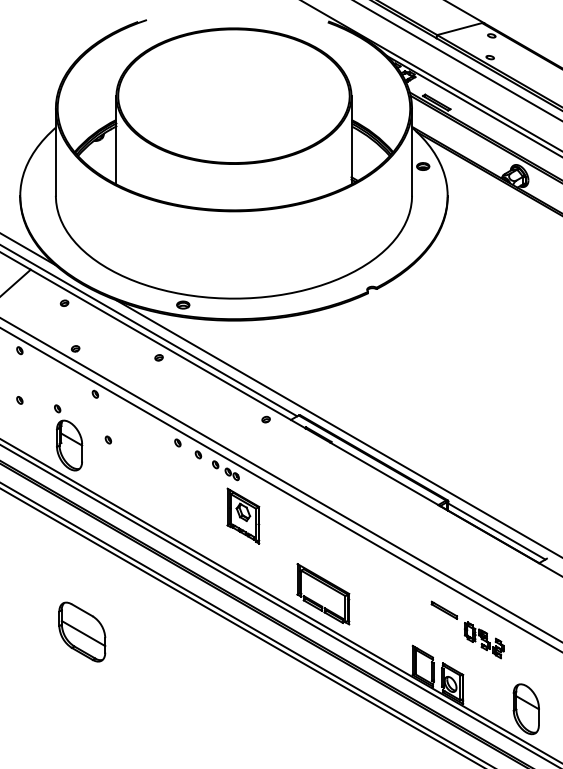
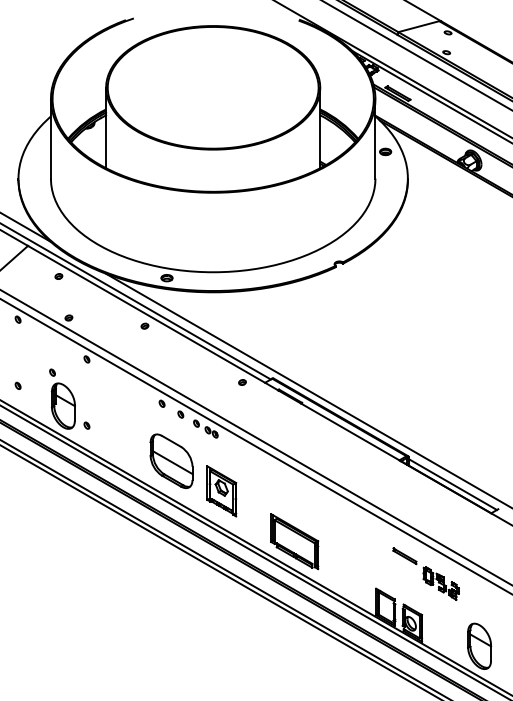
part: (19, 400) -> (17, 386), moved
part: (108, 439) -> (87, 425), moved
part: (243, 515) -> (221, 490), moved
part: (82, 631) -> (171, 460), moved

